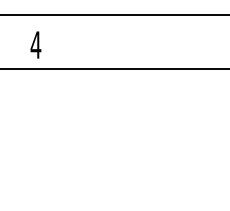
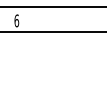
text: (35, 44) -> (16, 20), 4 -> 6

